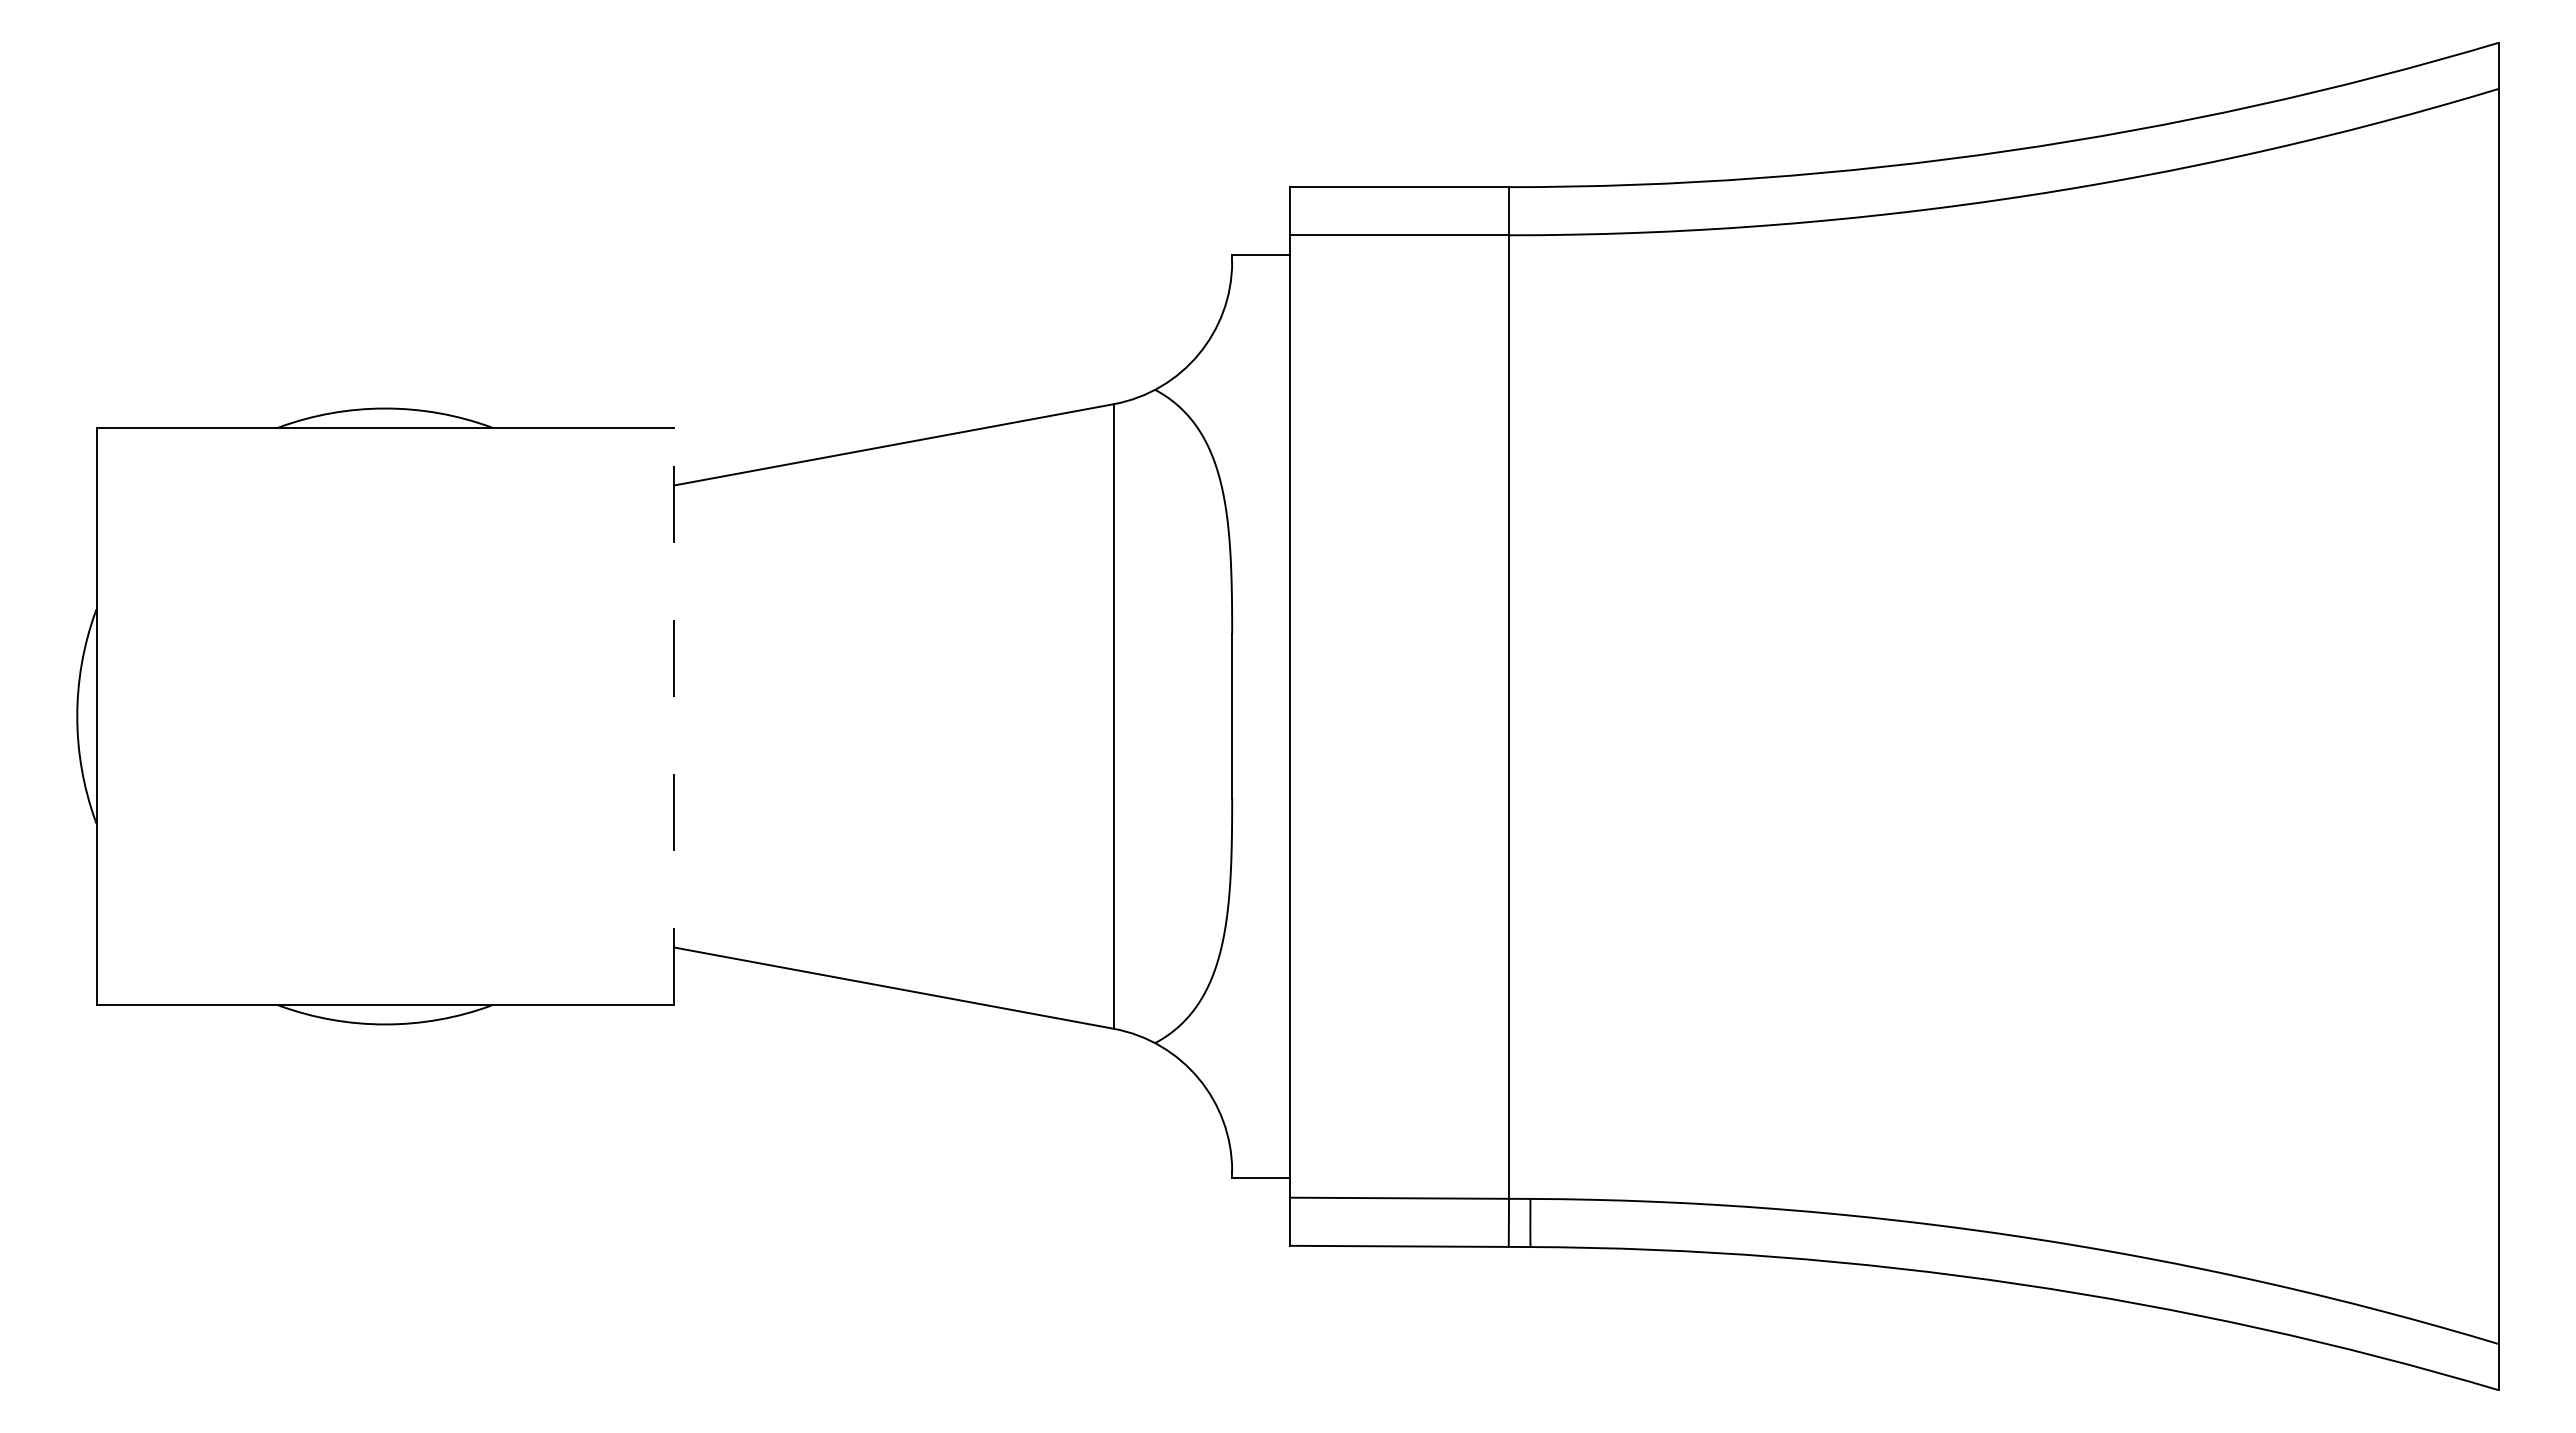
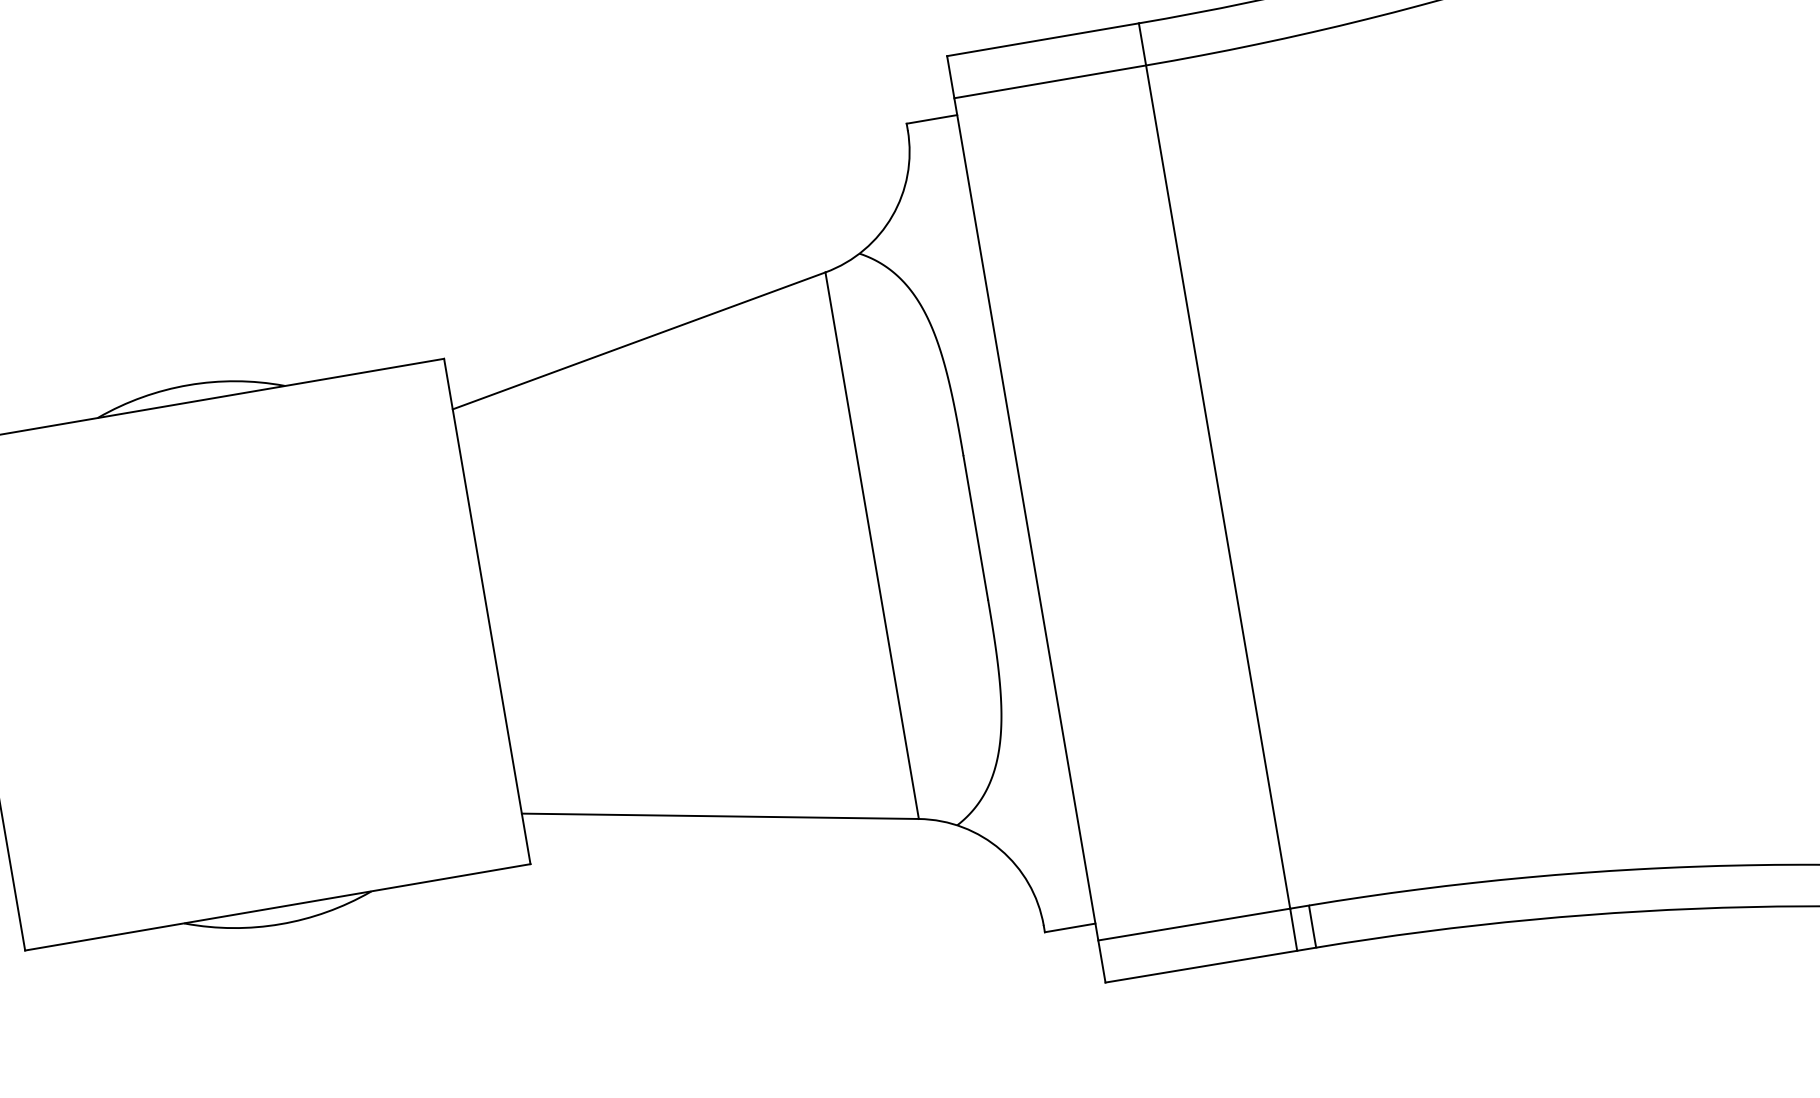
line: (673, 716) -> (486, 611), dashed -> solid

